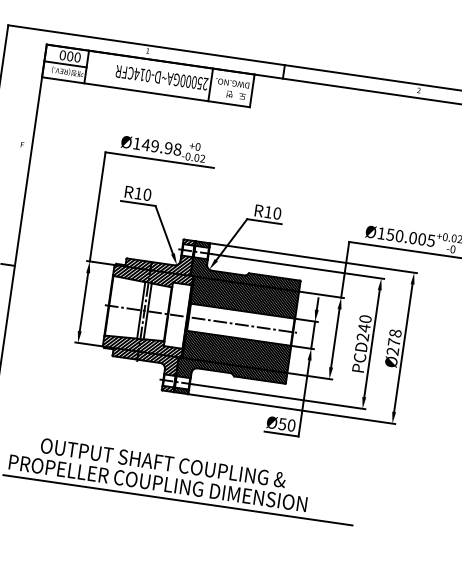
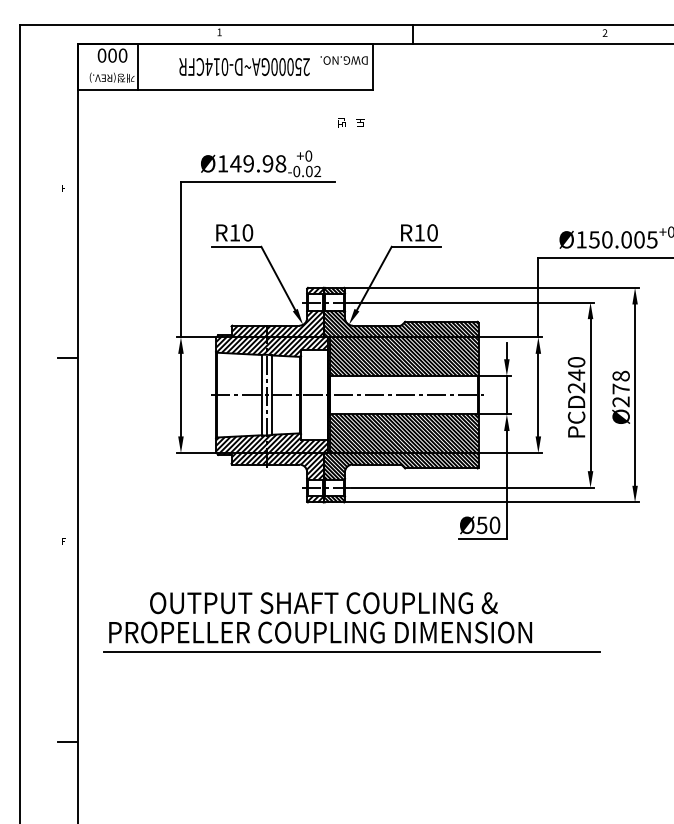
line: (65, 64) -> (107, 67), removed
line: (210, 84) -> (313, 66), removed
text: (236, 95) -> (351, 122), moved

